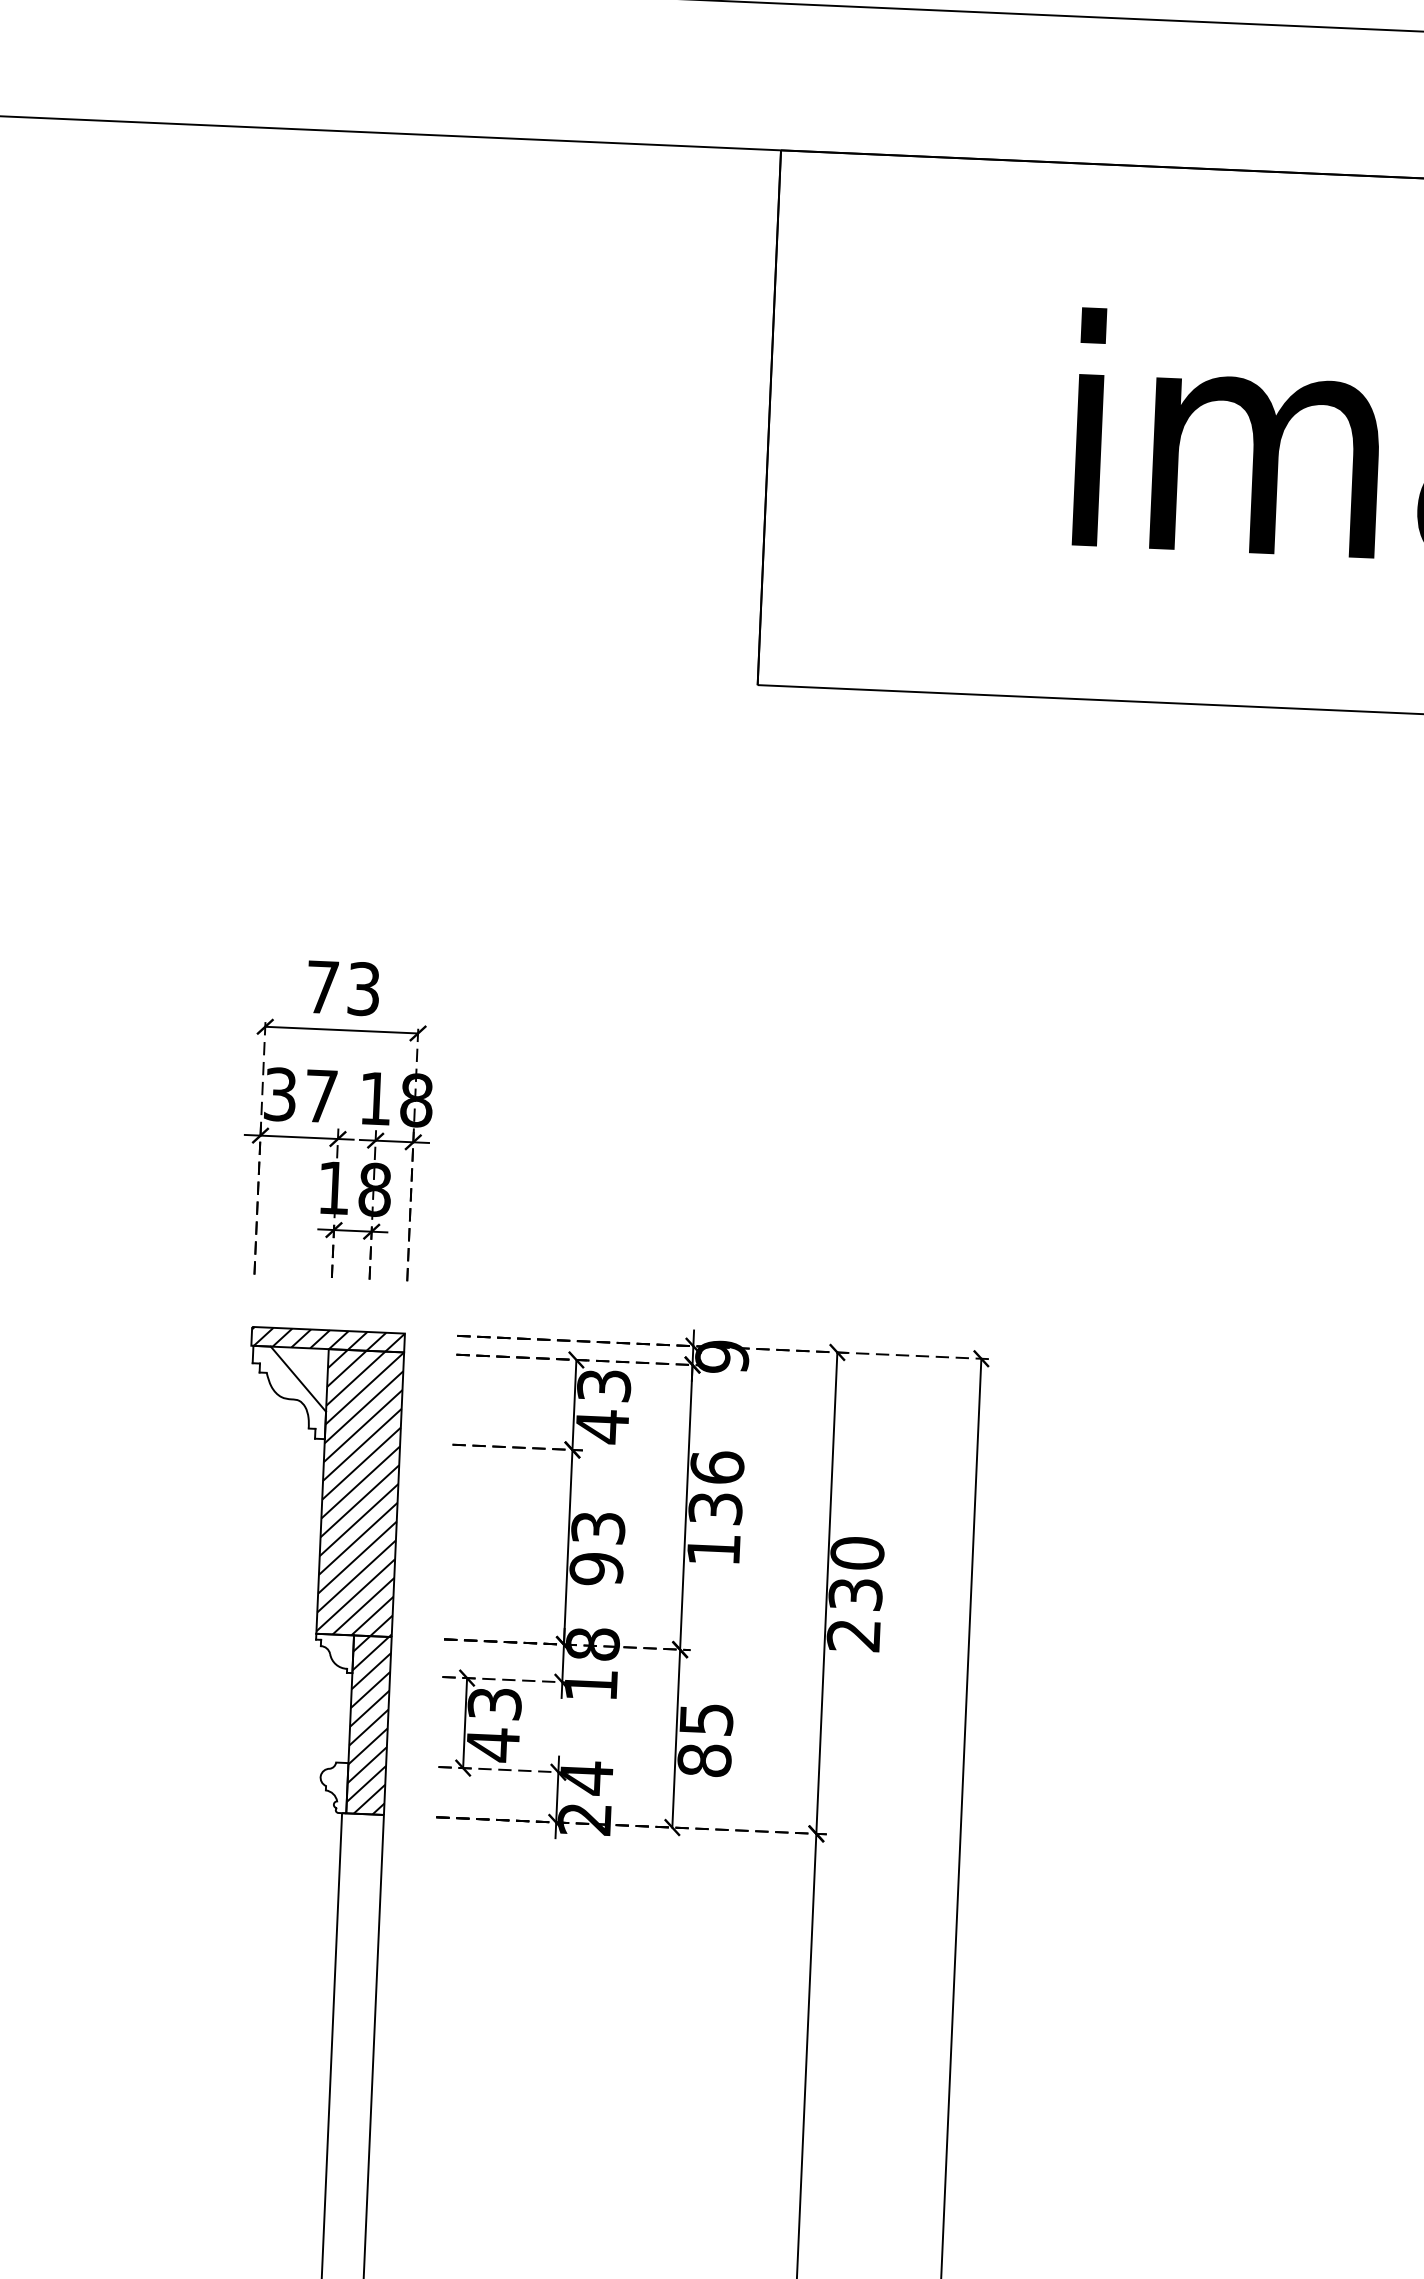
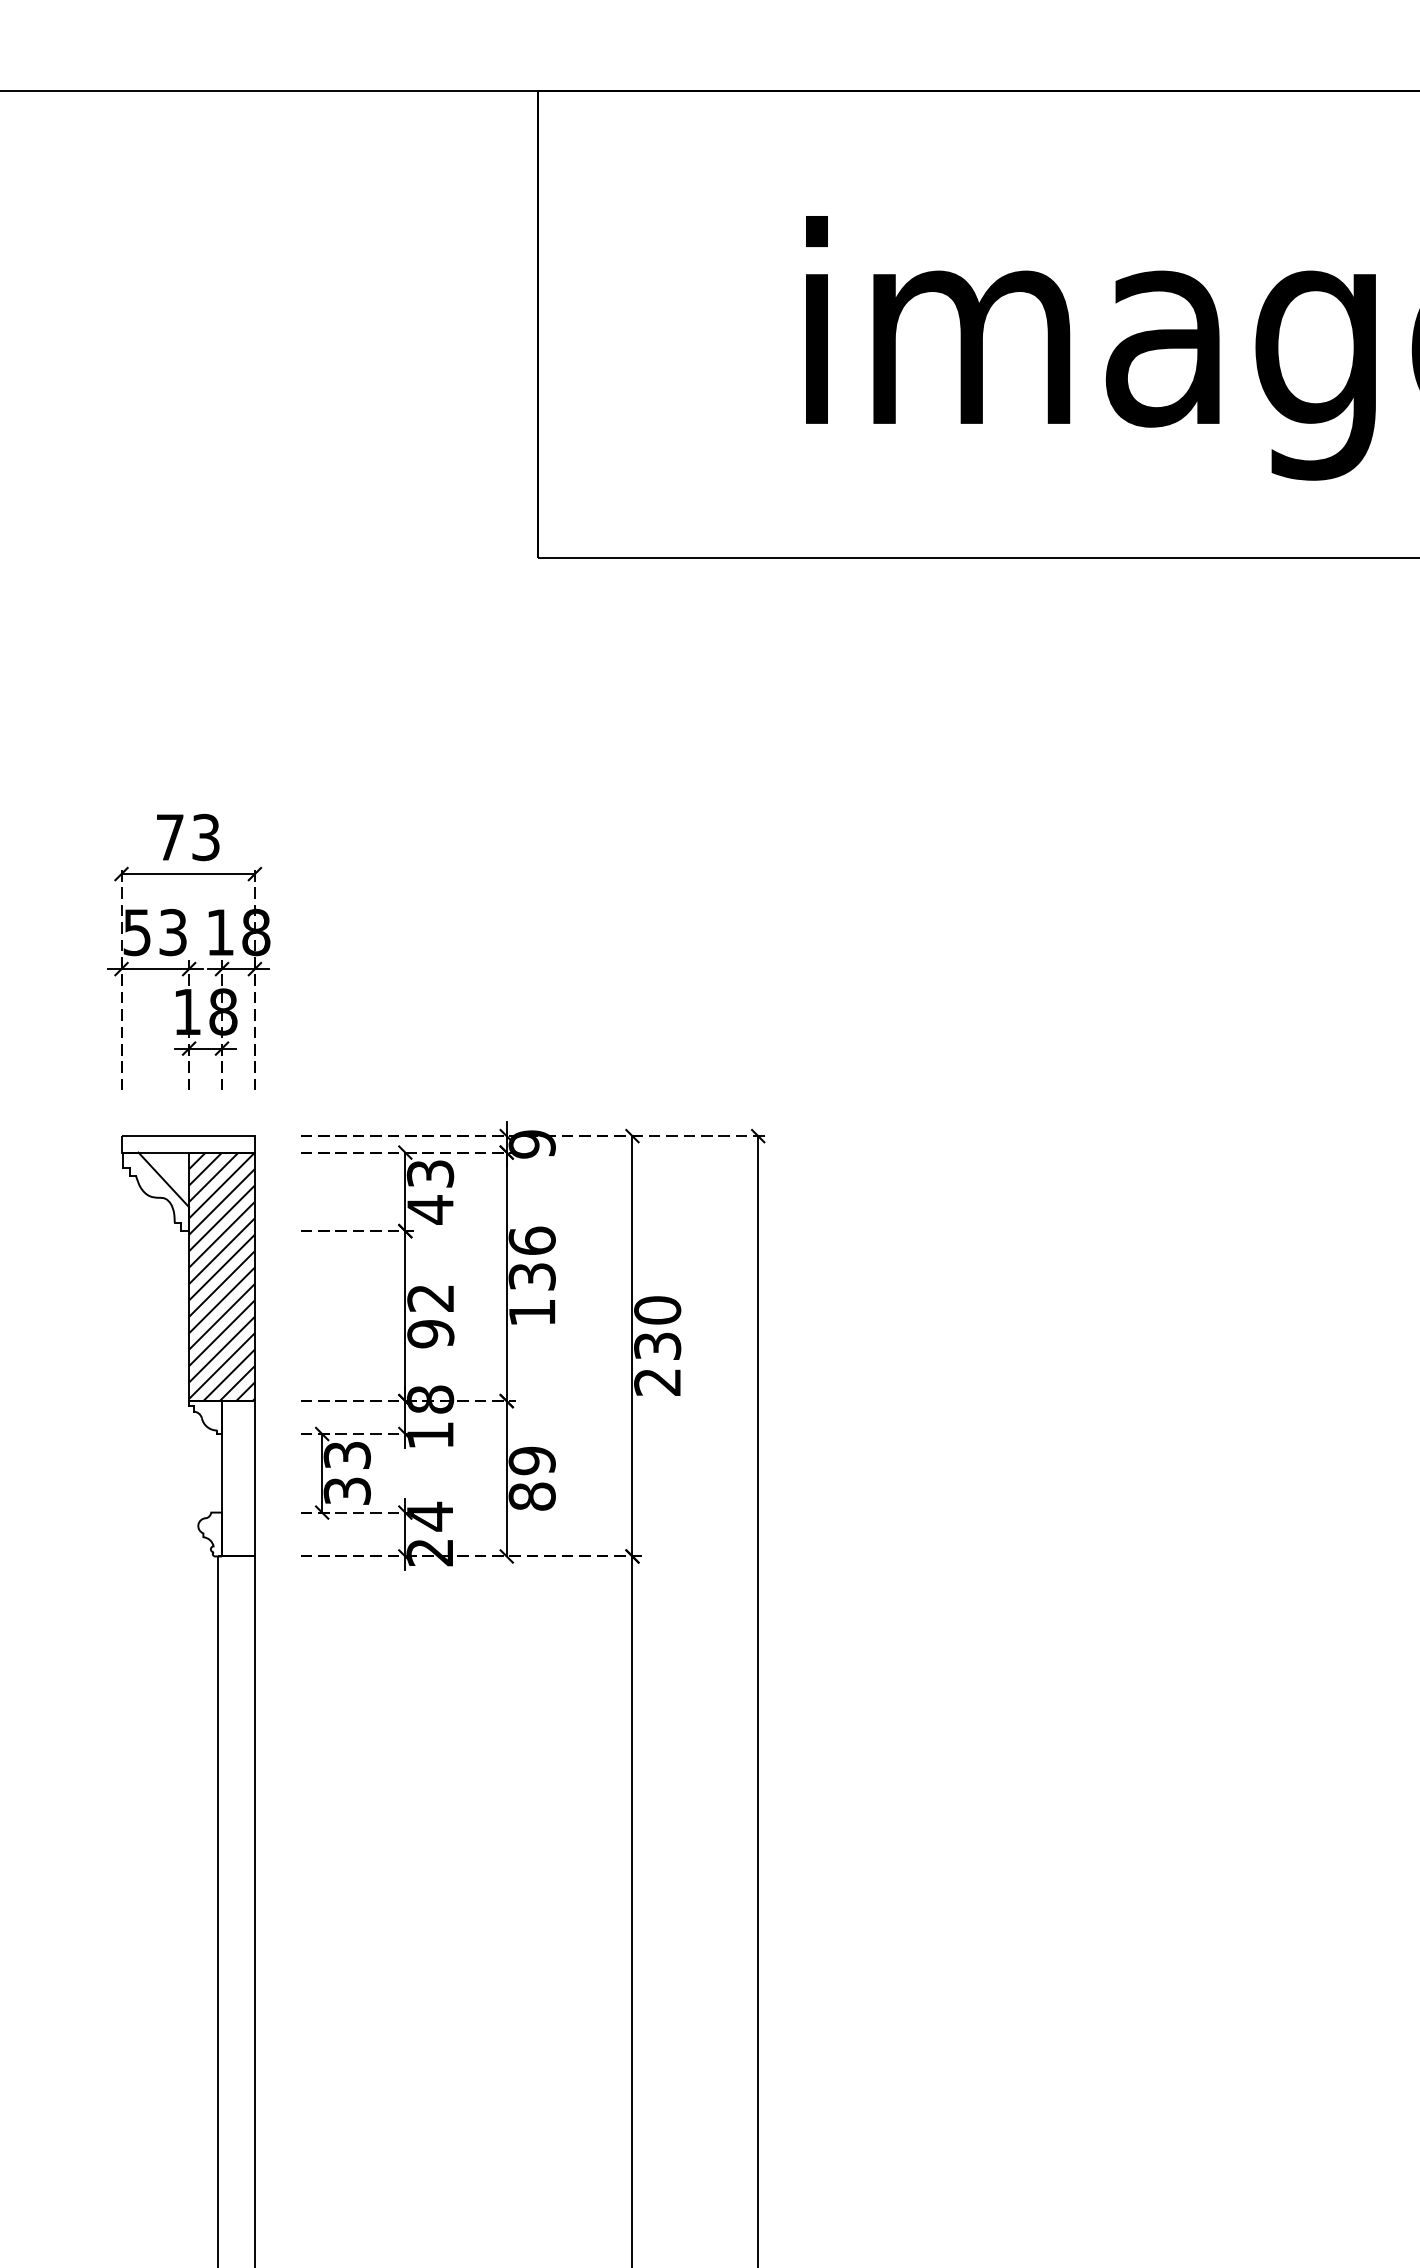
text: (301, 1095) -> (155, 932), 37 -> 53
hatch: (327, 1339) -> (187, 1144), removed
text: (597, 1527) -> (430, 1297), 93 -> 92
text: (705, 1718) -> (531, 1460), 85 -> 89
hatch: (369, 1724) -> (238, 1478), removed
text: (492, 1745) -> (346, 1491), 43 -> 33

